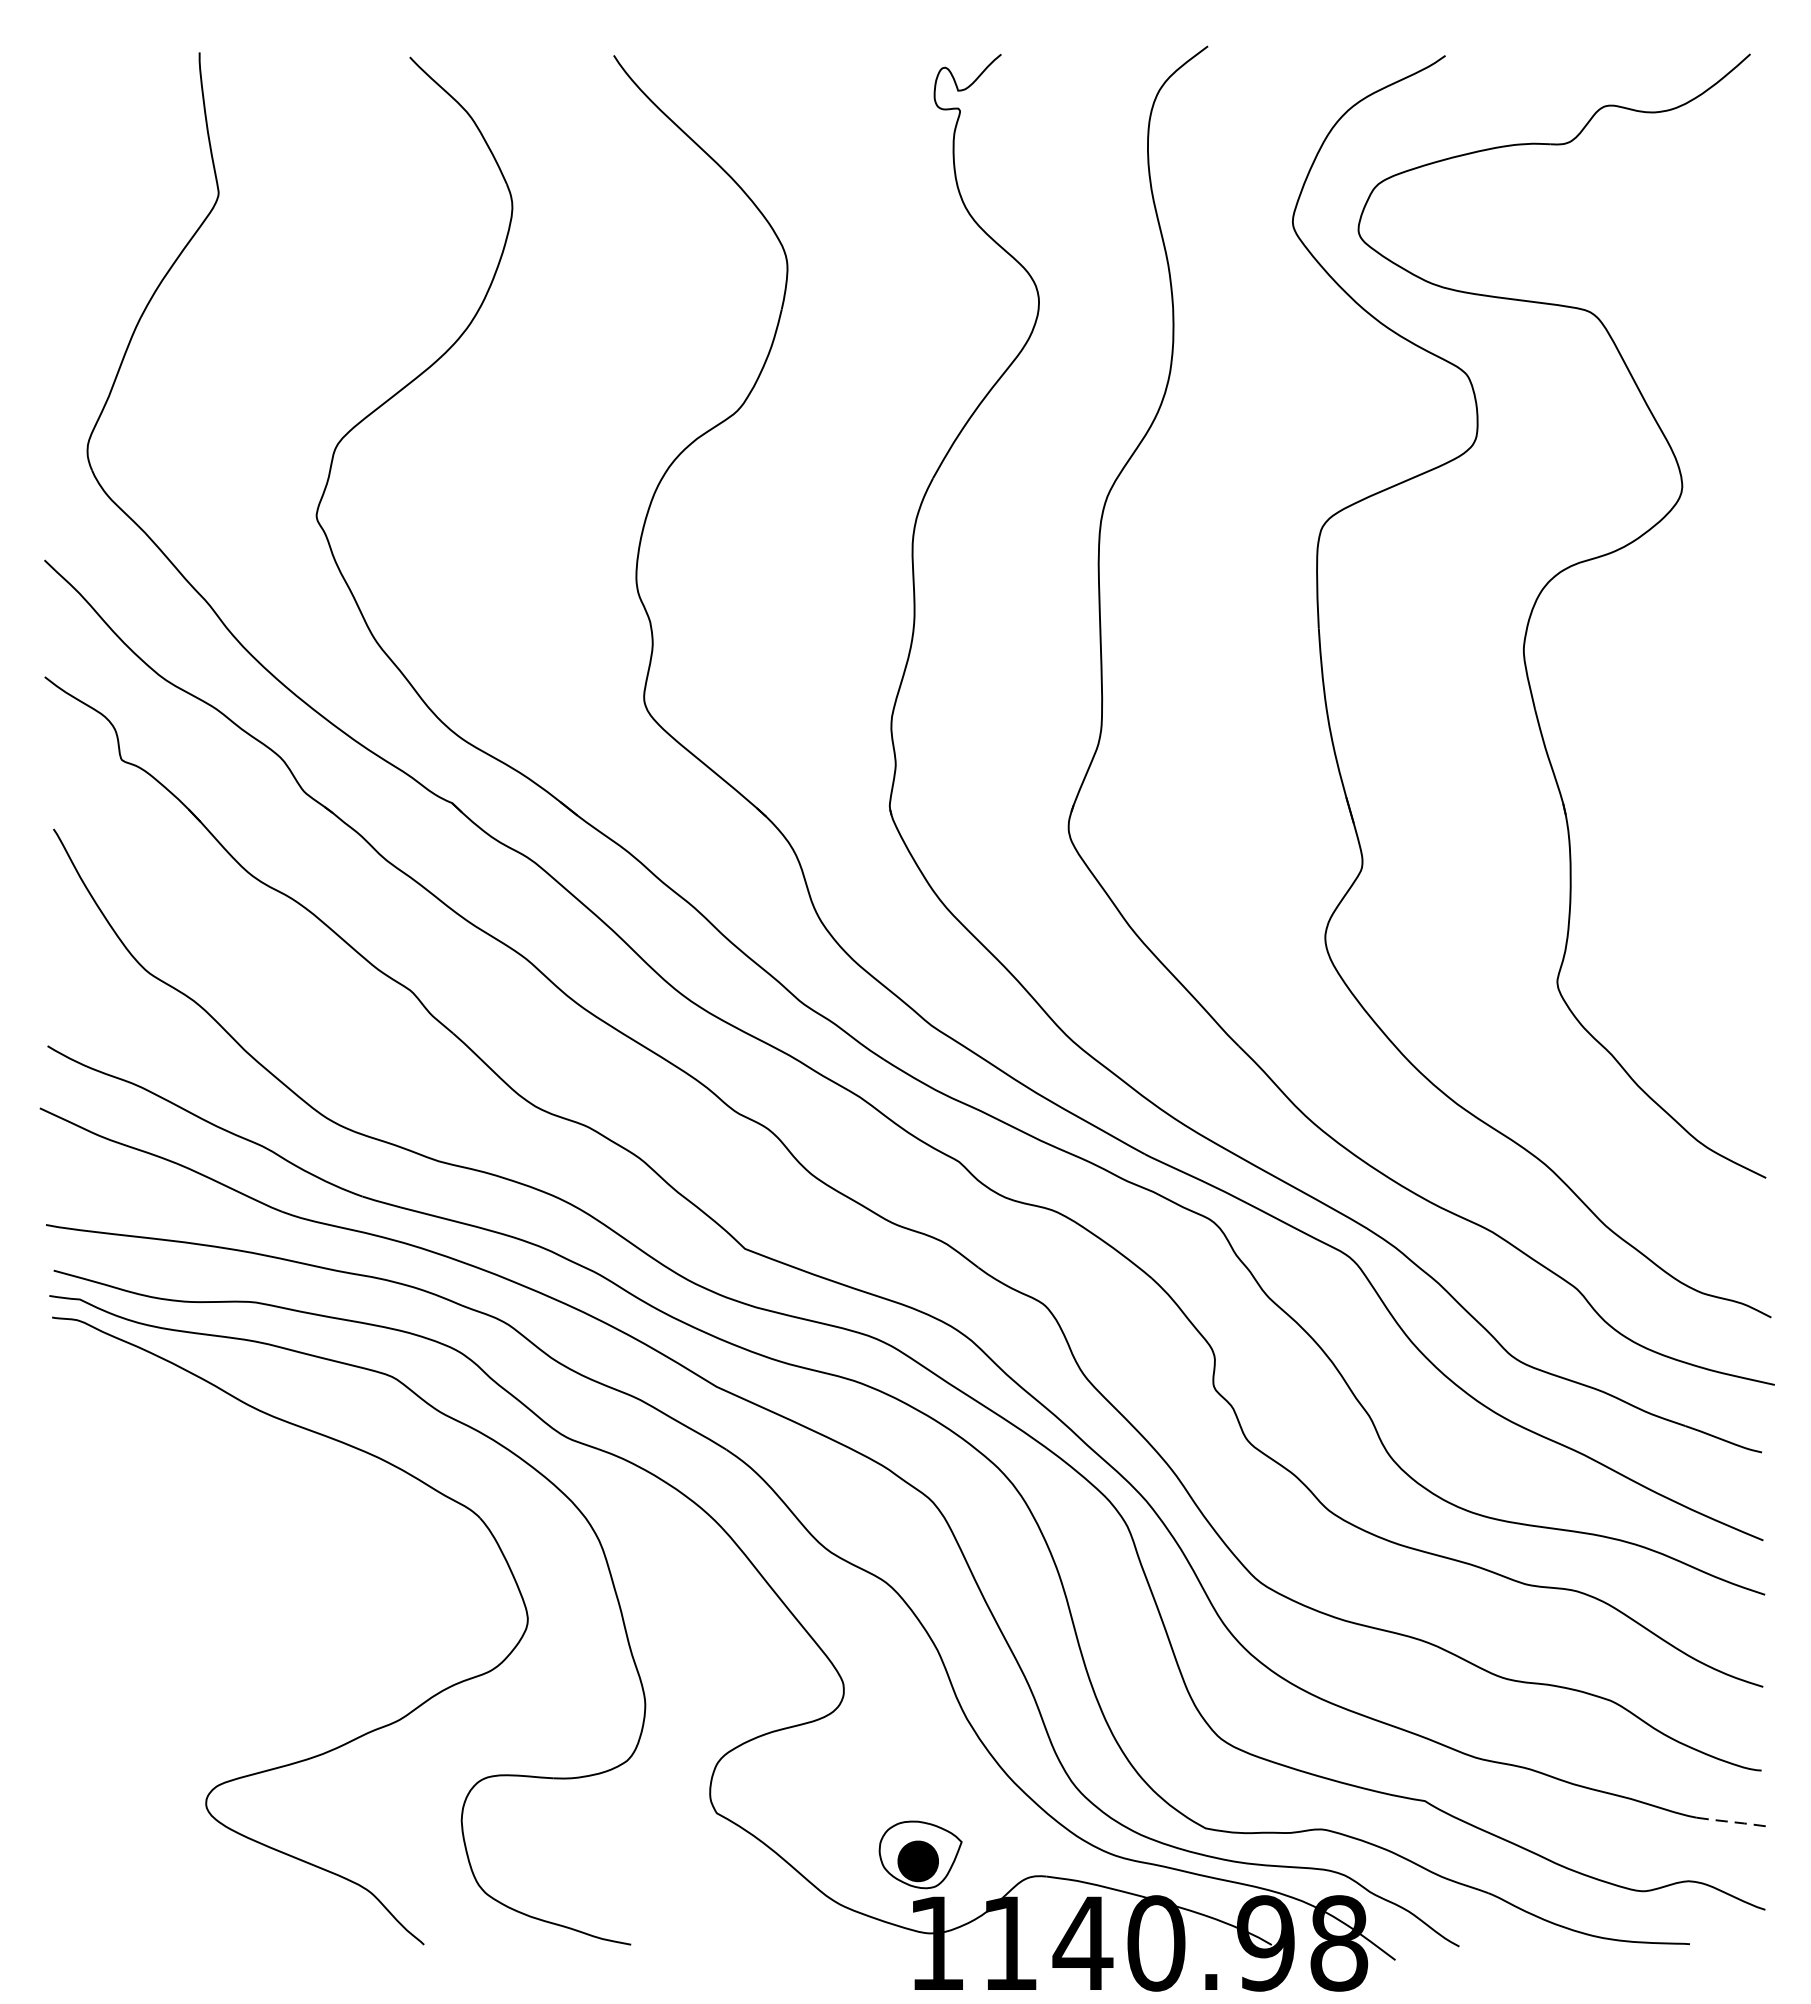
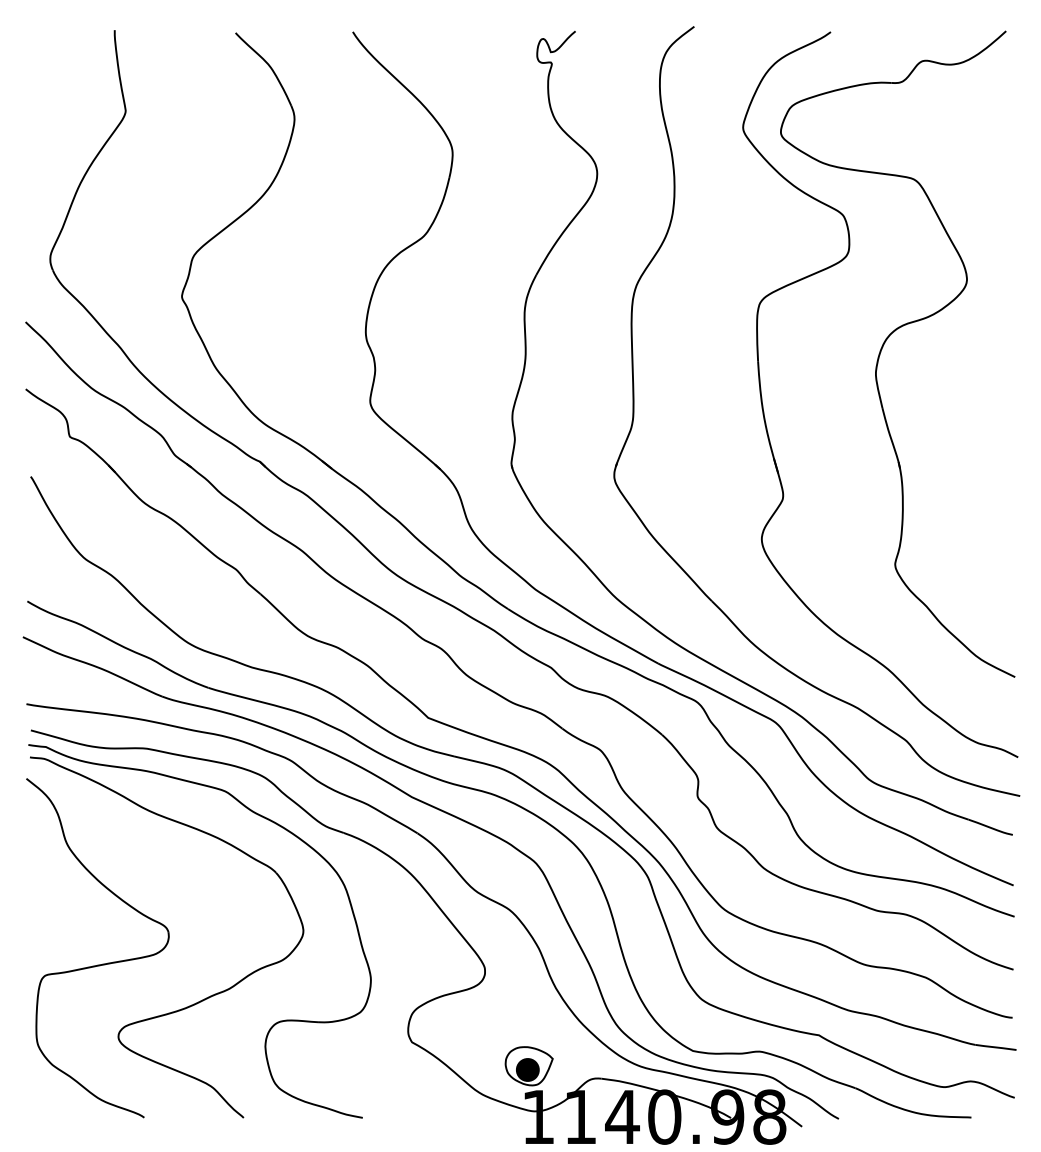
part: (178, 1676) -> (102, 963), added
line: (1731, 1822) -> (995, 1047), dashed -> solid

